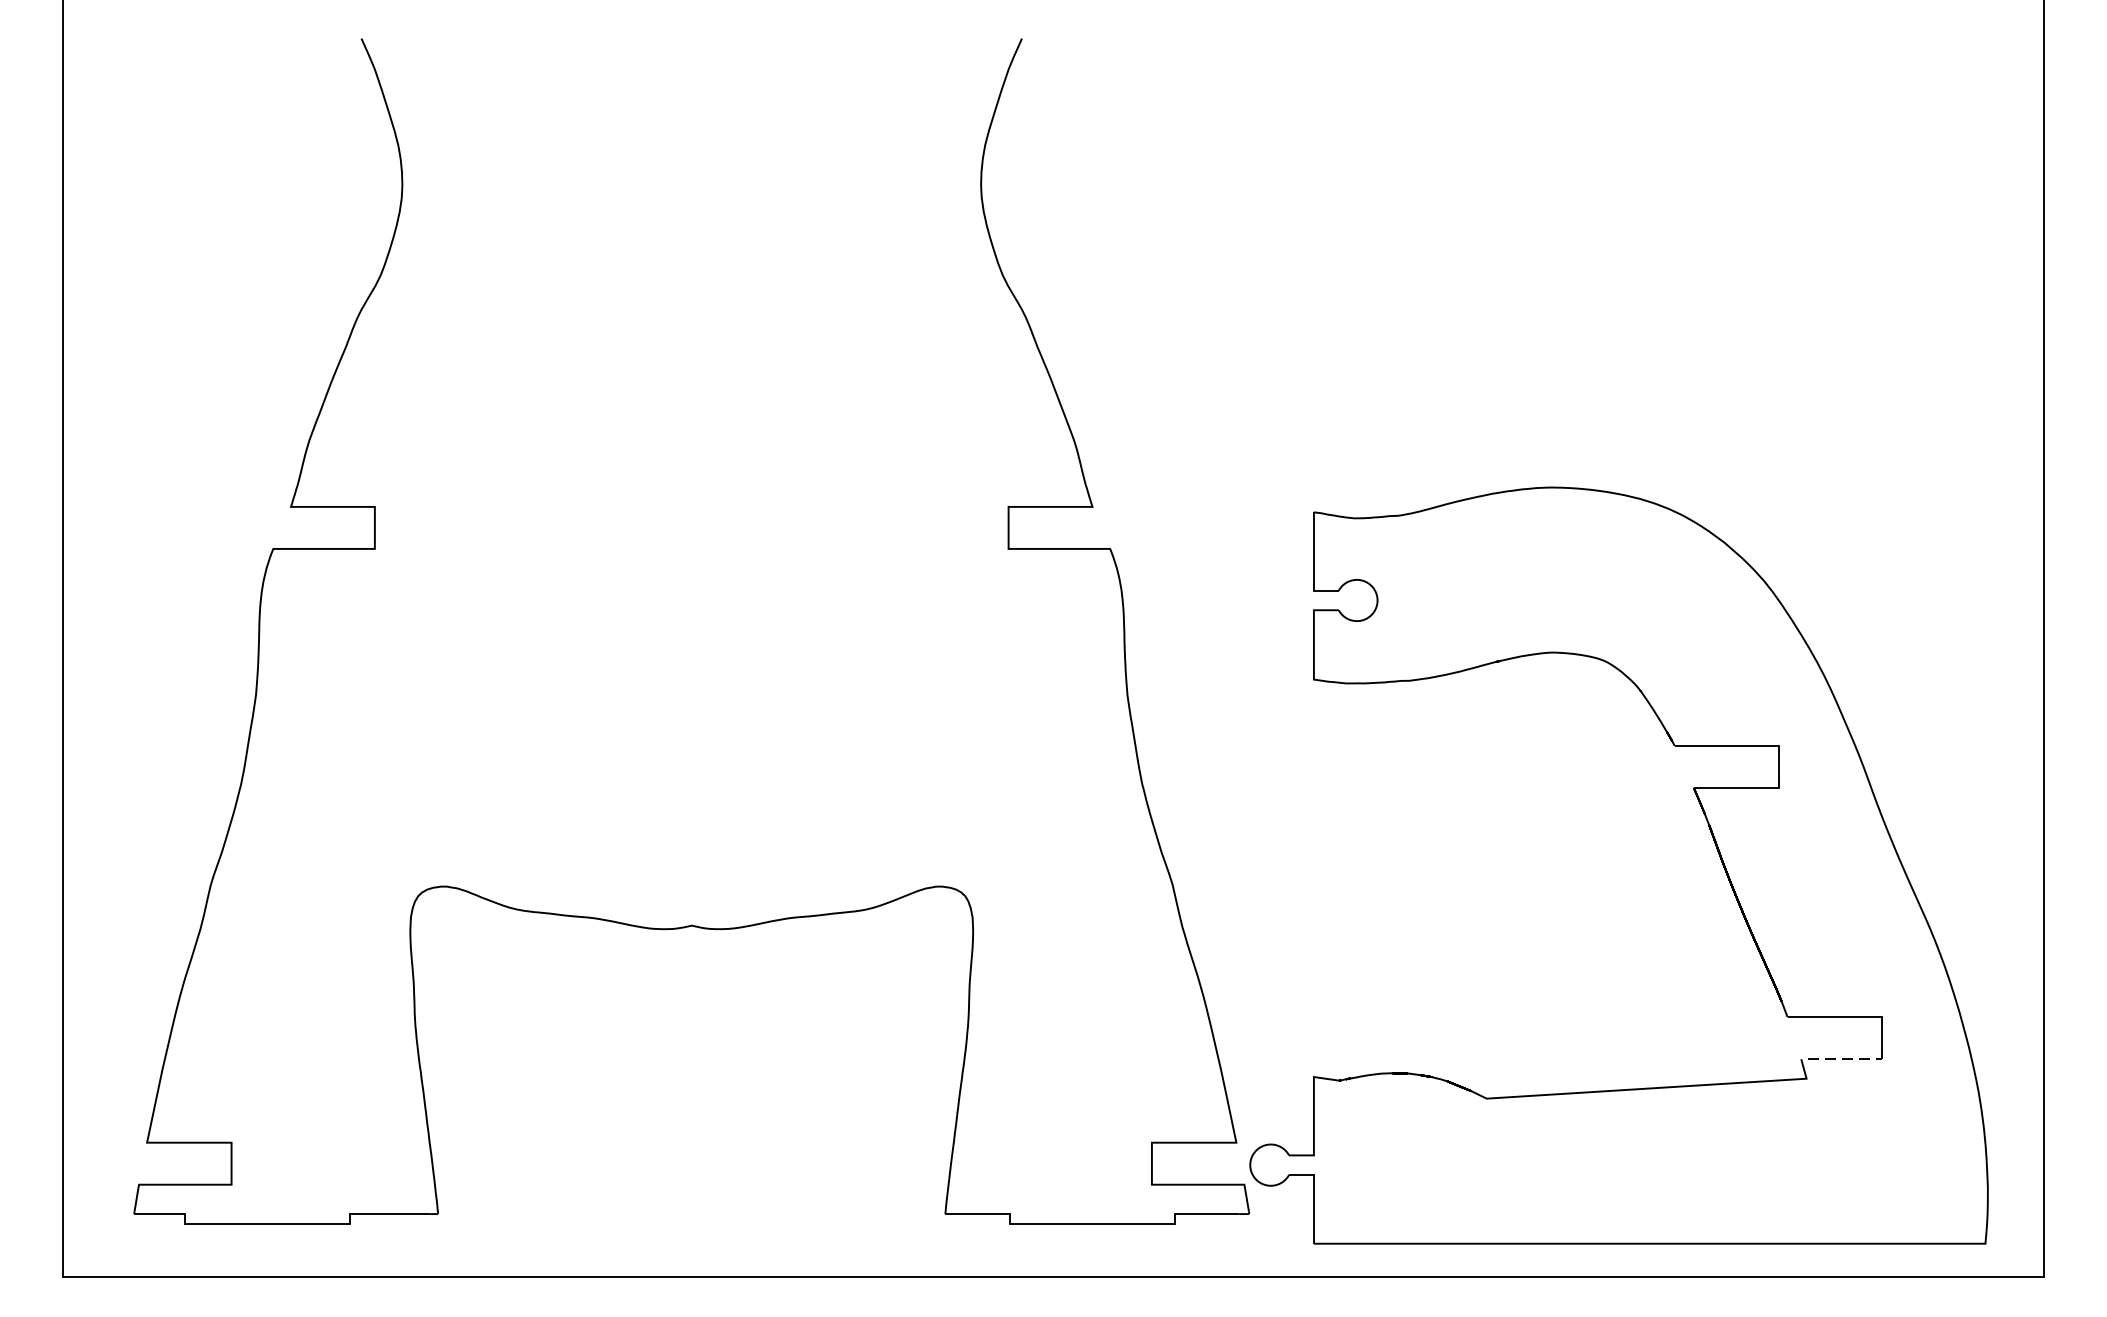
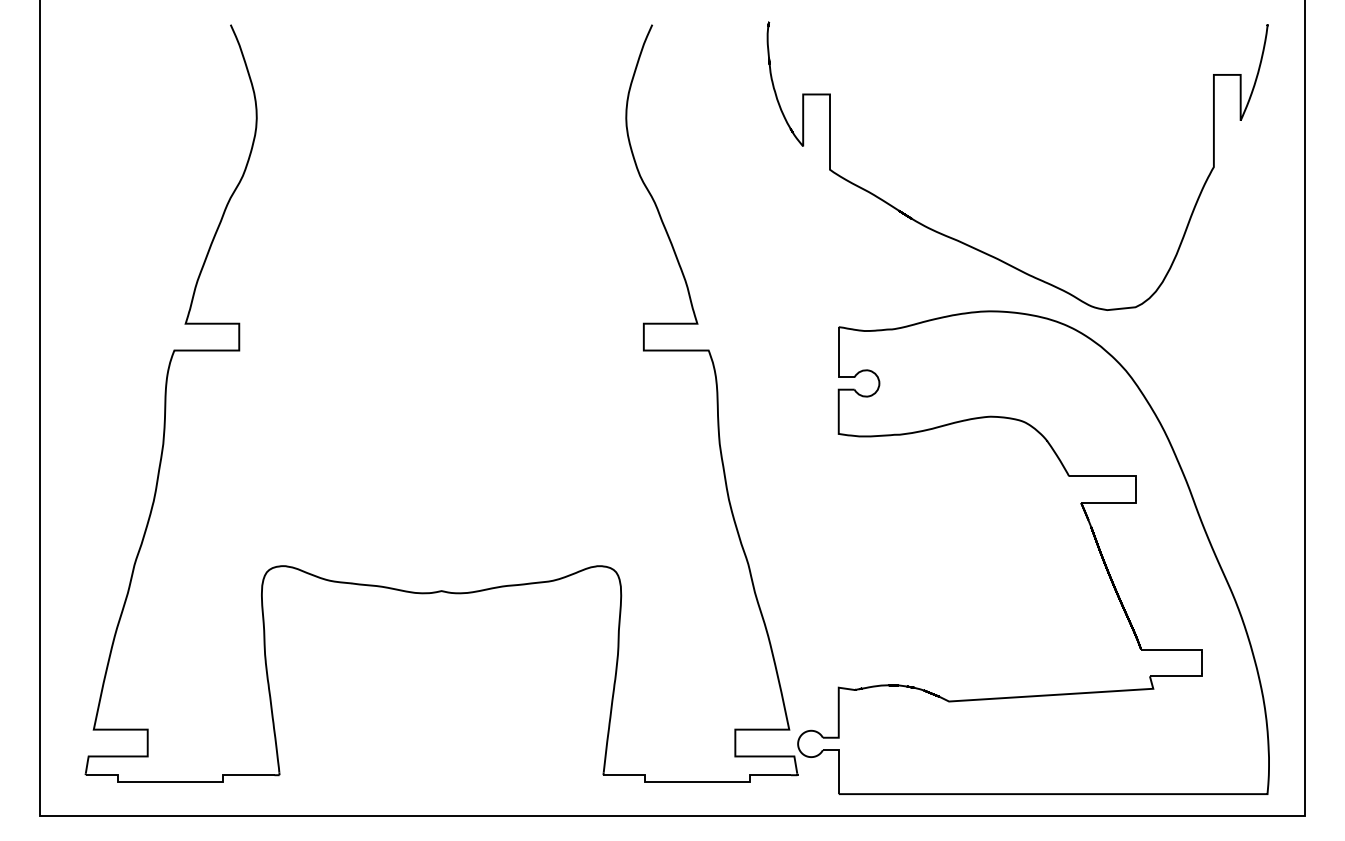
part: (1528, 387) -> (975, 247), added
line: (1844, 1059) -> (1177, 676), dashed -> solid

